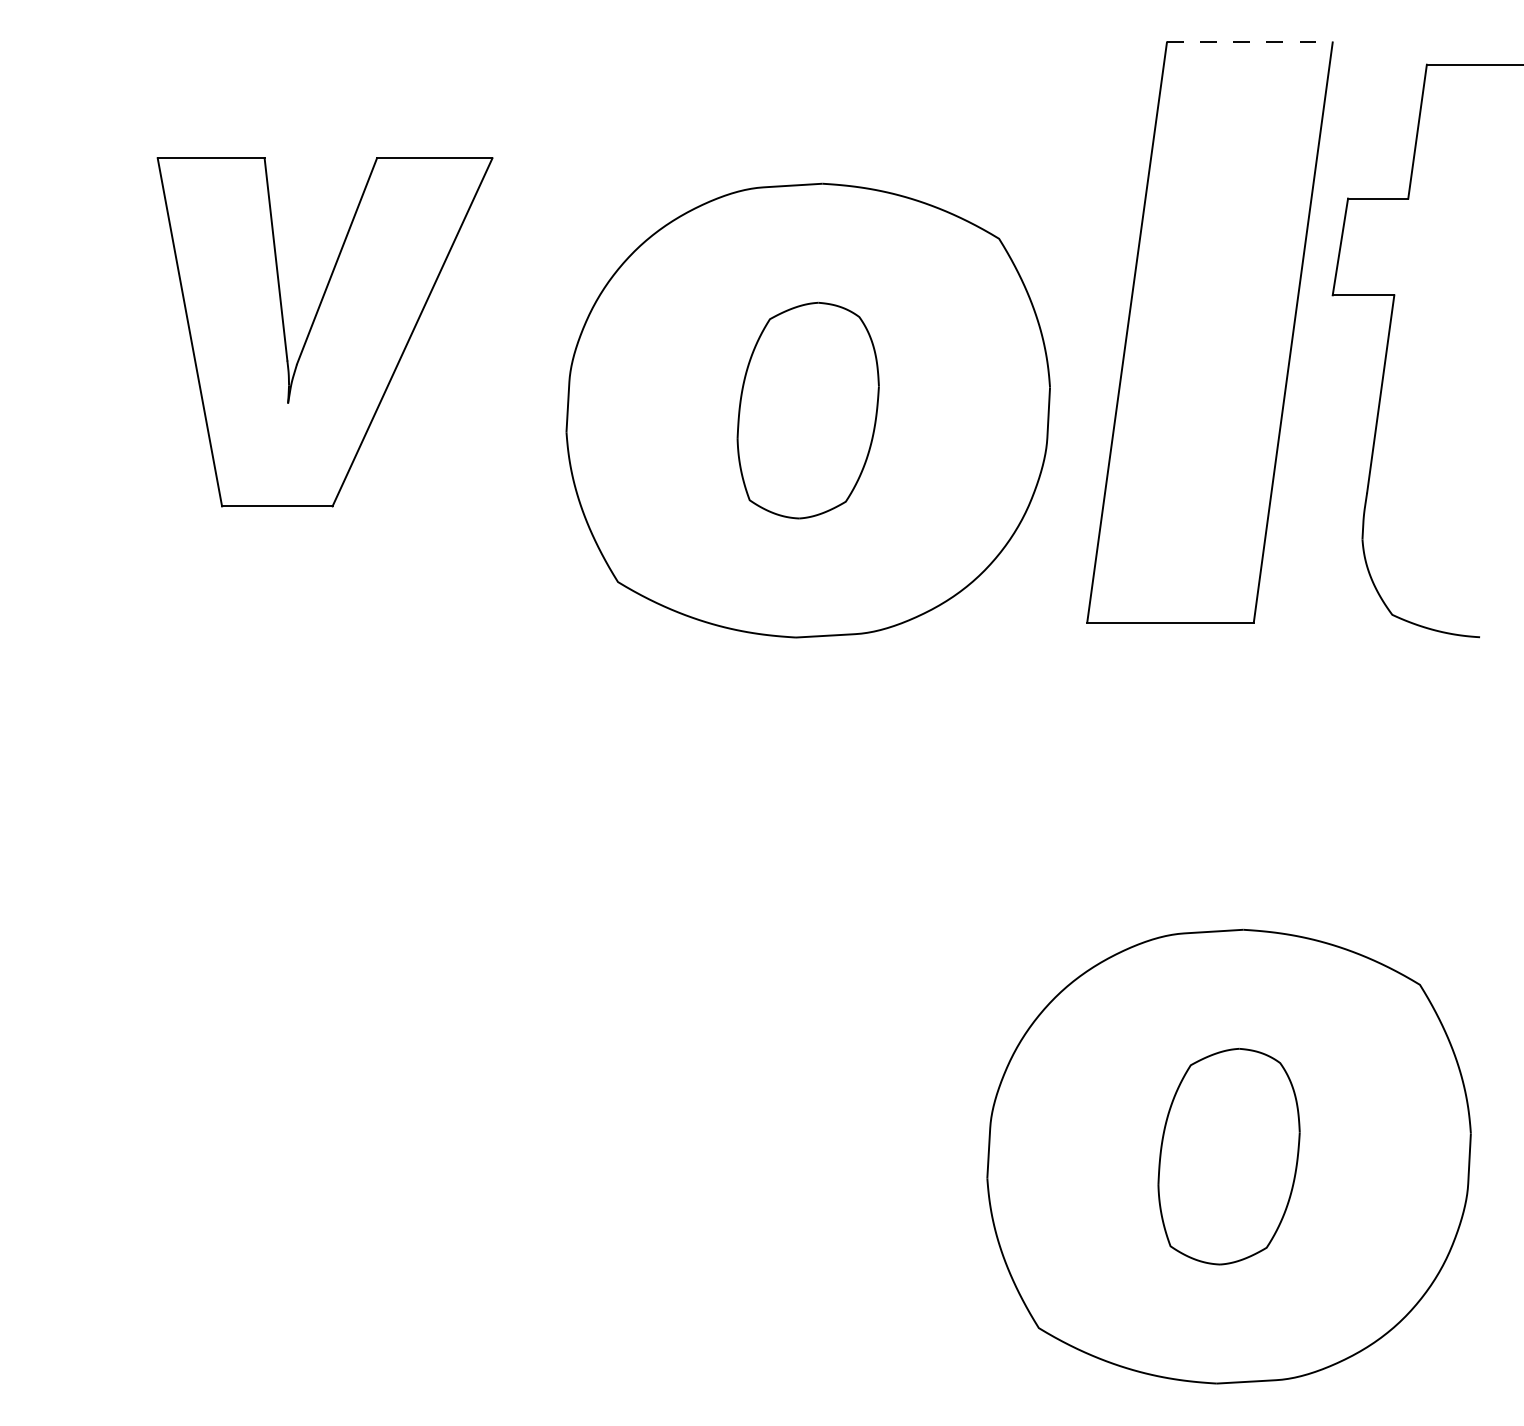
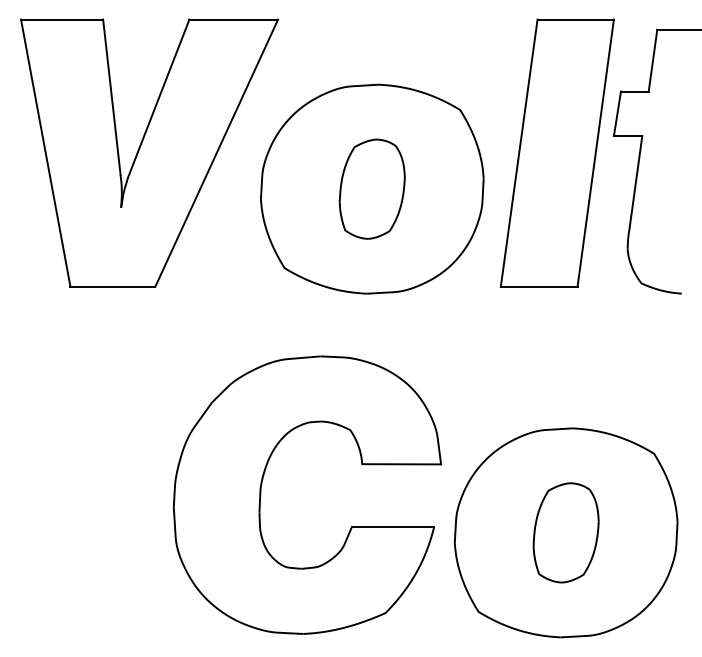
line: (1251, 42) -> (576, 19), dashed -> solid
part: (324, 330) -> (149, 152), size x1.67
part: (567, 1073) -> (261, 494), added

